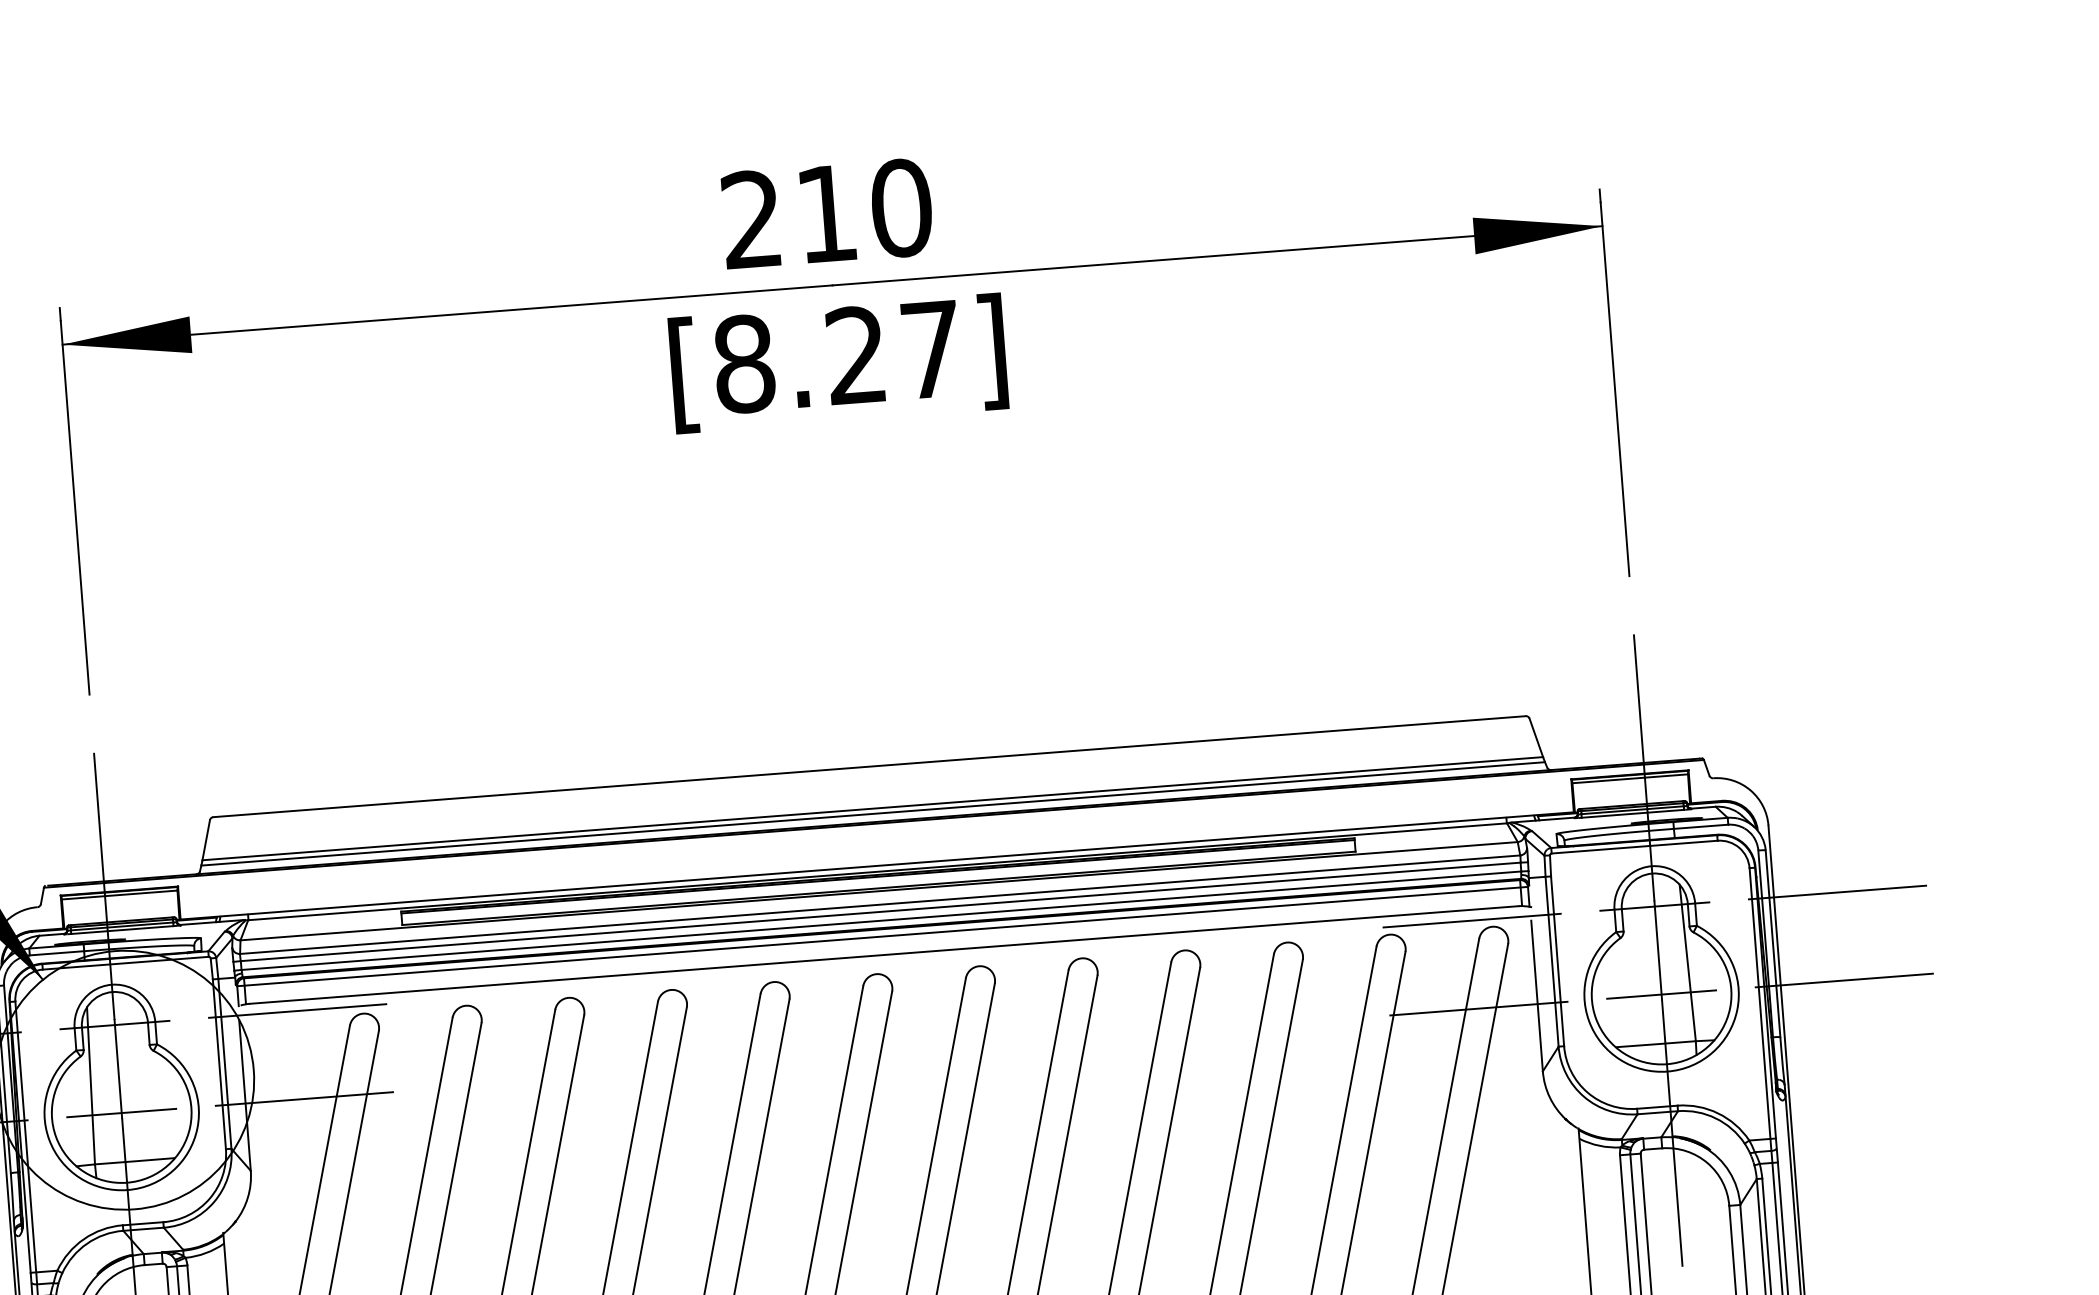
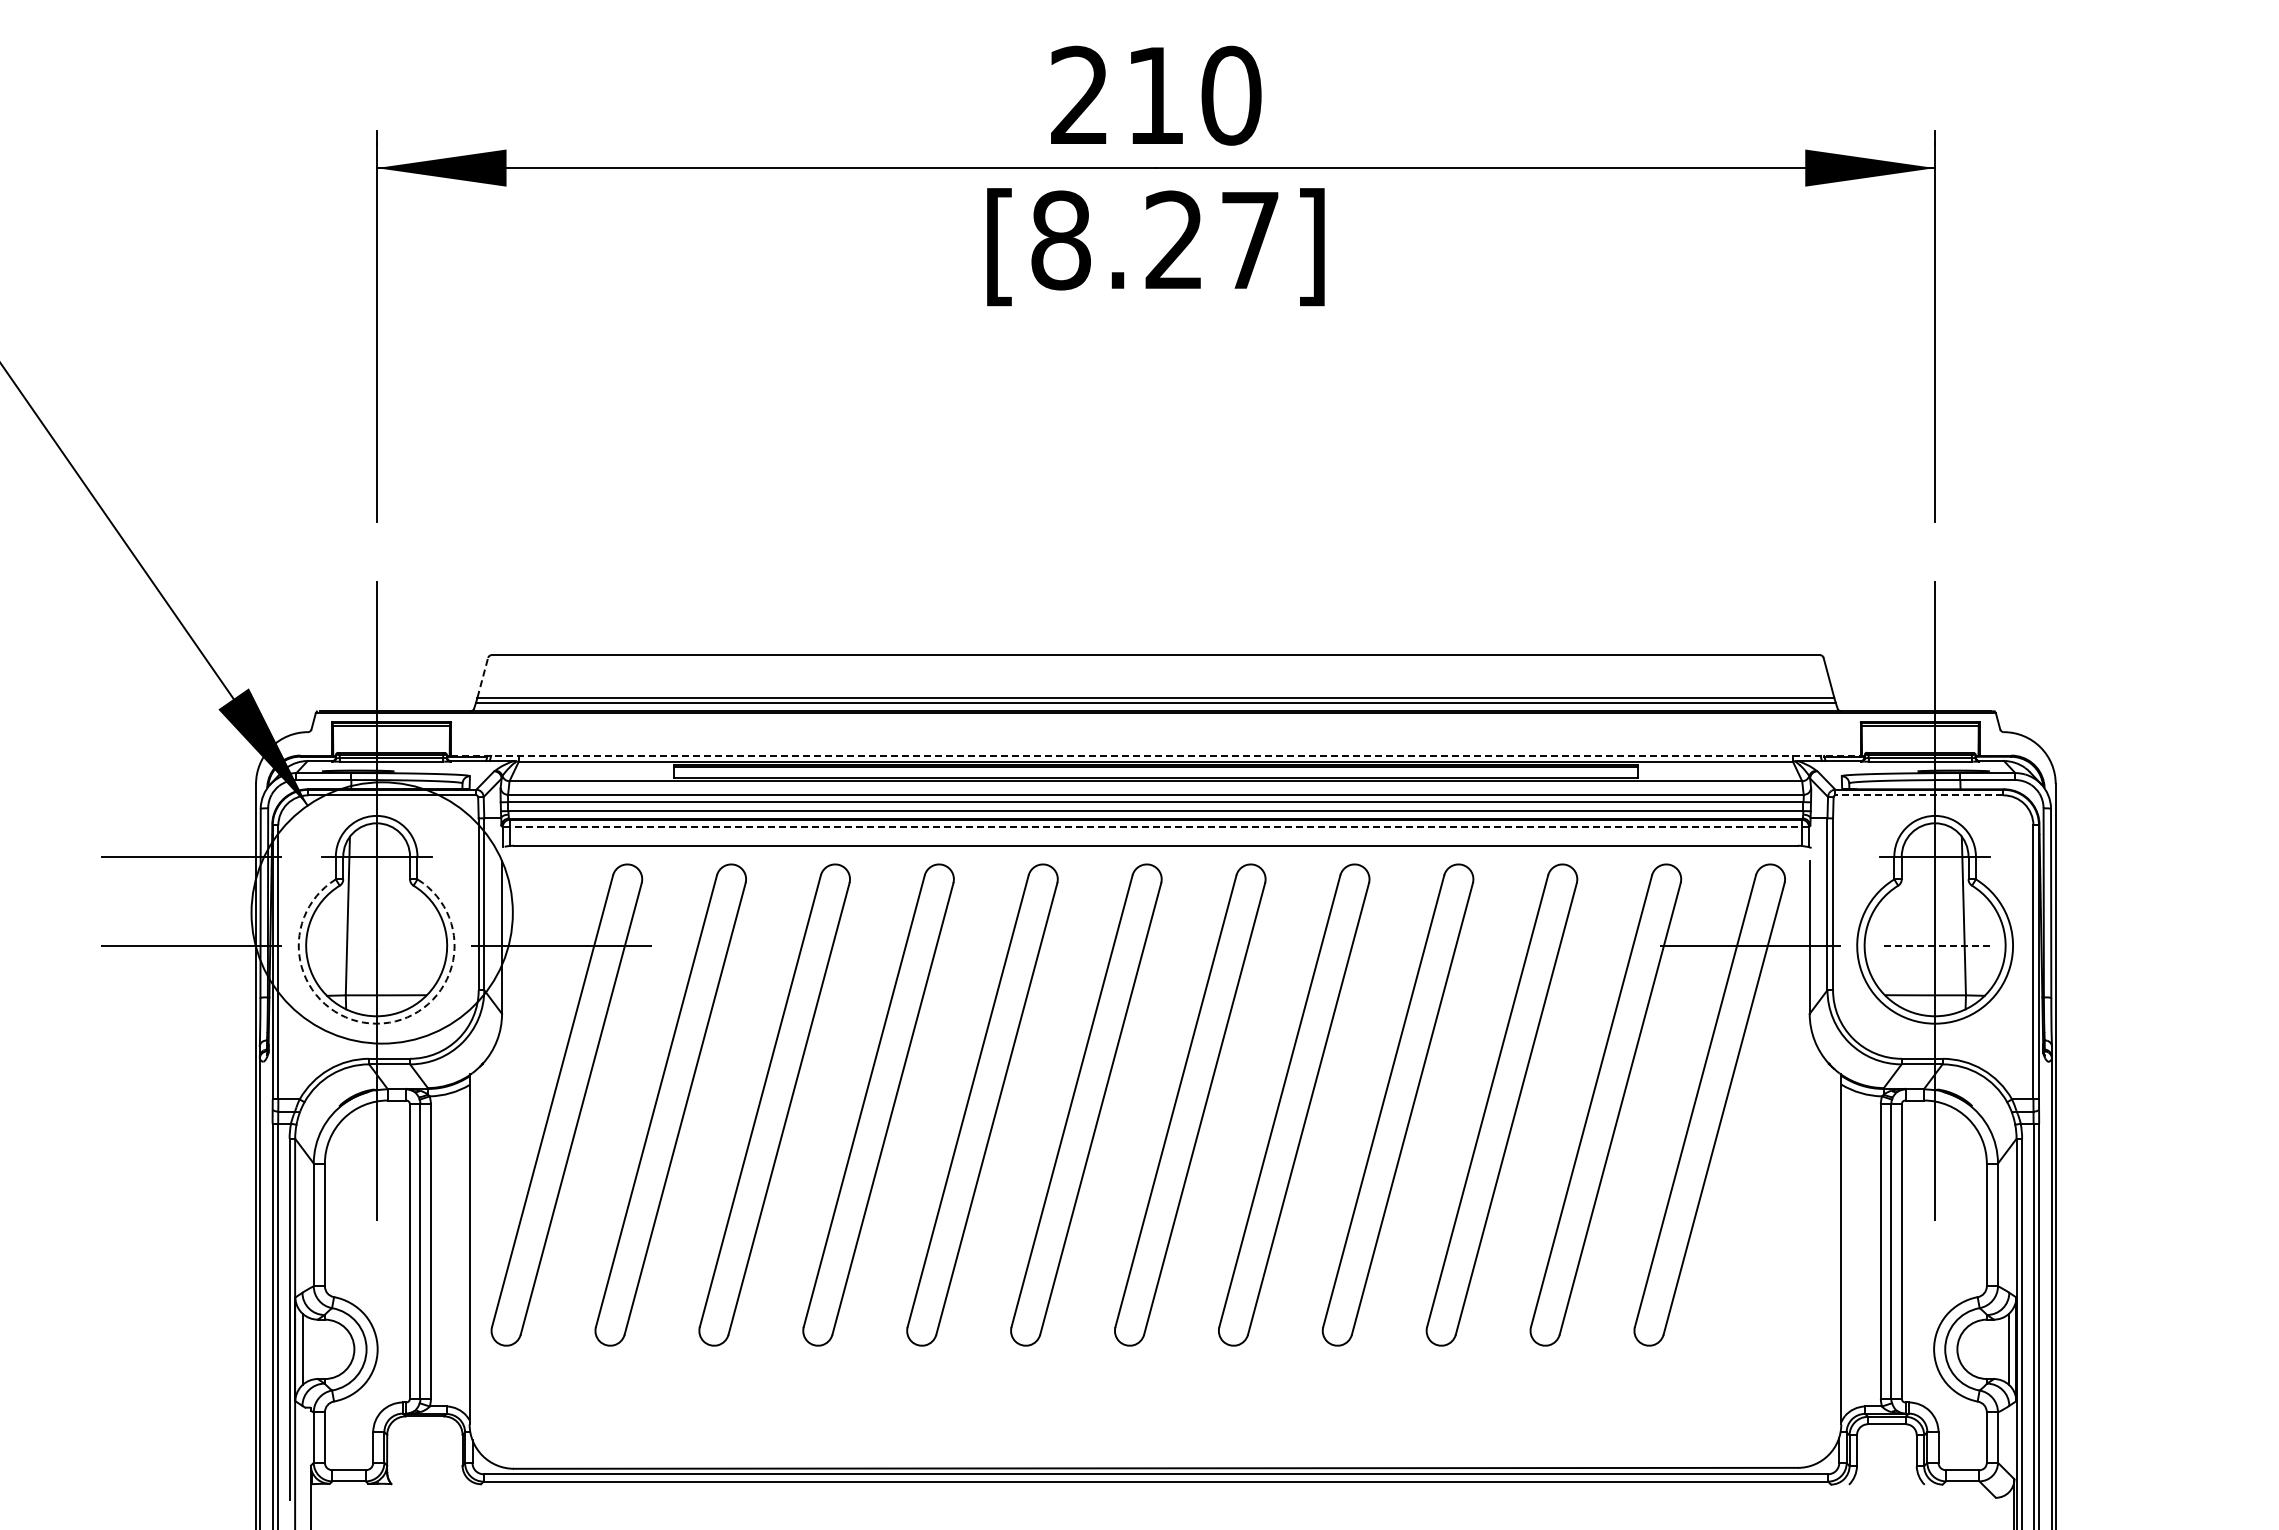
line: (205, 839) -> (482, 677), solid -> dashed
line: (1634, 847) -> (1919, 795), solid -> dashed
line: (877, 865) -> (1156, 755), solid -> dashed
line: (1836, 892) -> (2119, 856), removed
line: (1471, 920) -> (1749, 856), removed
line: (882, 936) -> (1155, 827), solid -> dashed
line: (1843, 980) -> (2119, 945), removed
line: (1660, 994) -> (1934, 945), solid -> dashed
line: (297, 1010) -> (561, 856), removed
line: (121, 1112) -> (376, 945), removed
arc: (127, 1189) -> (376, 1023), solid -> dashed

